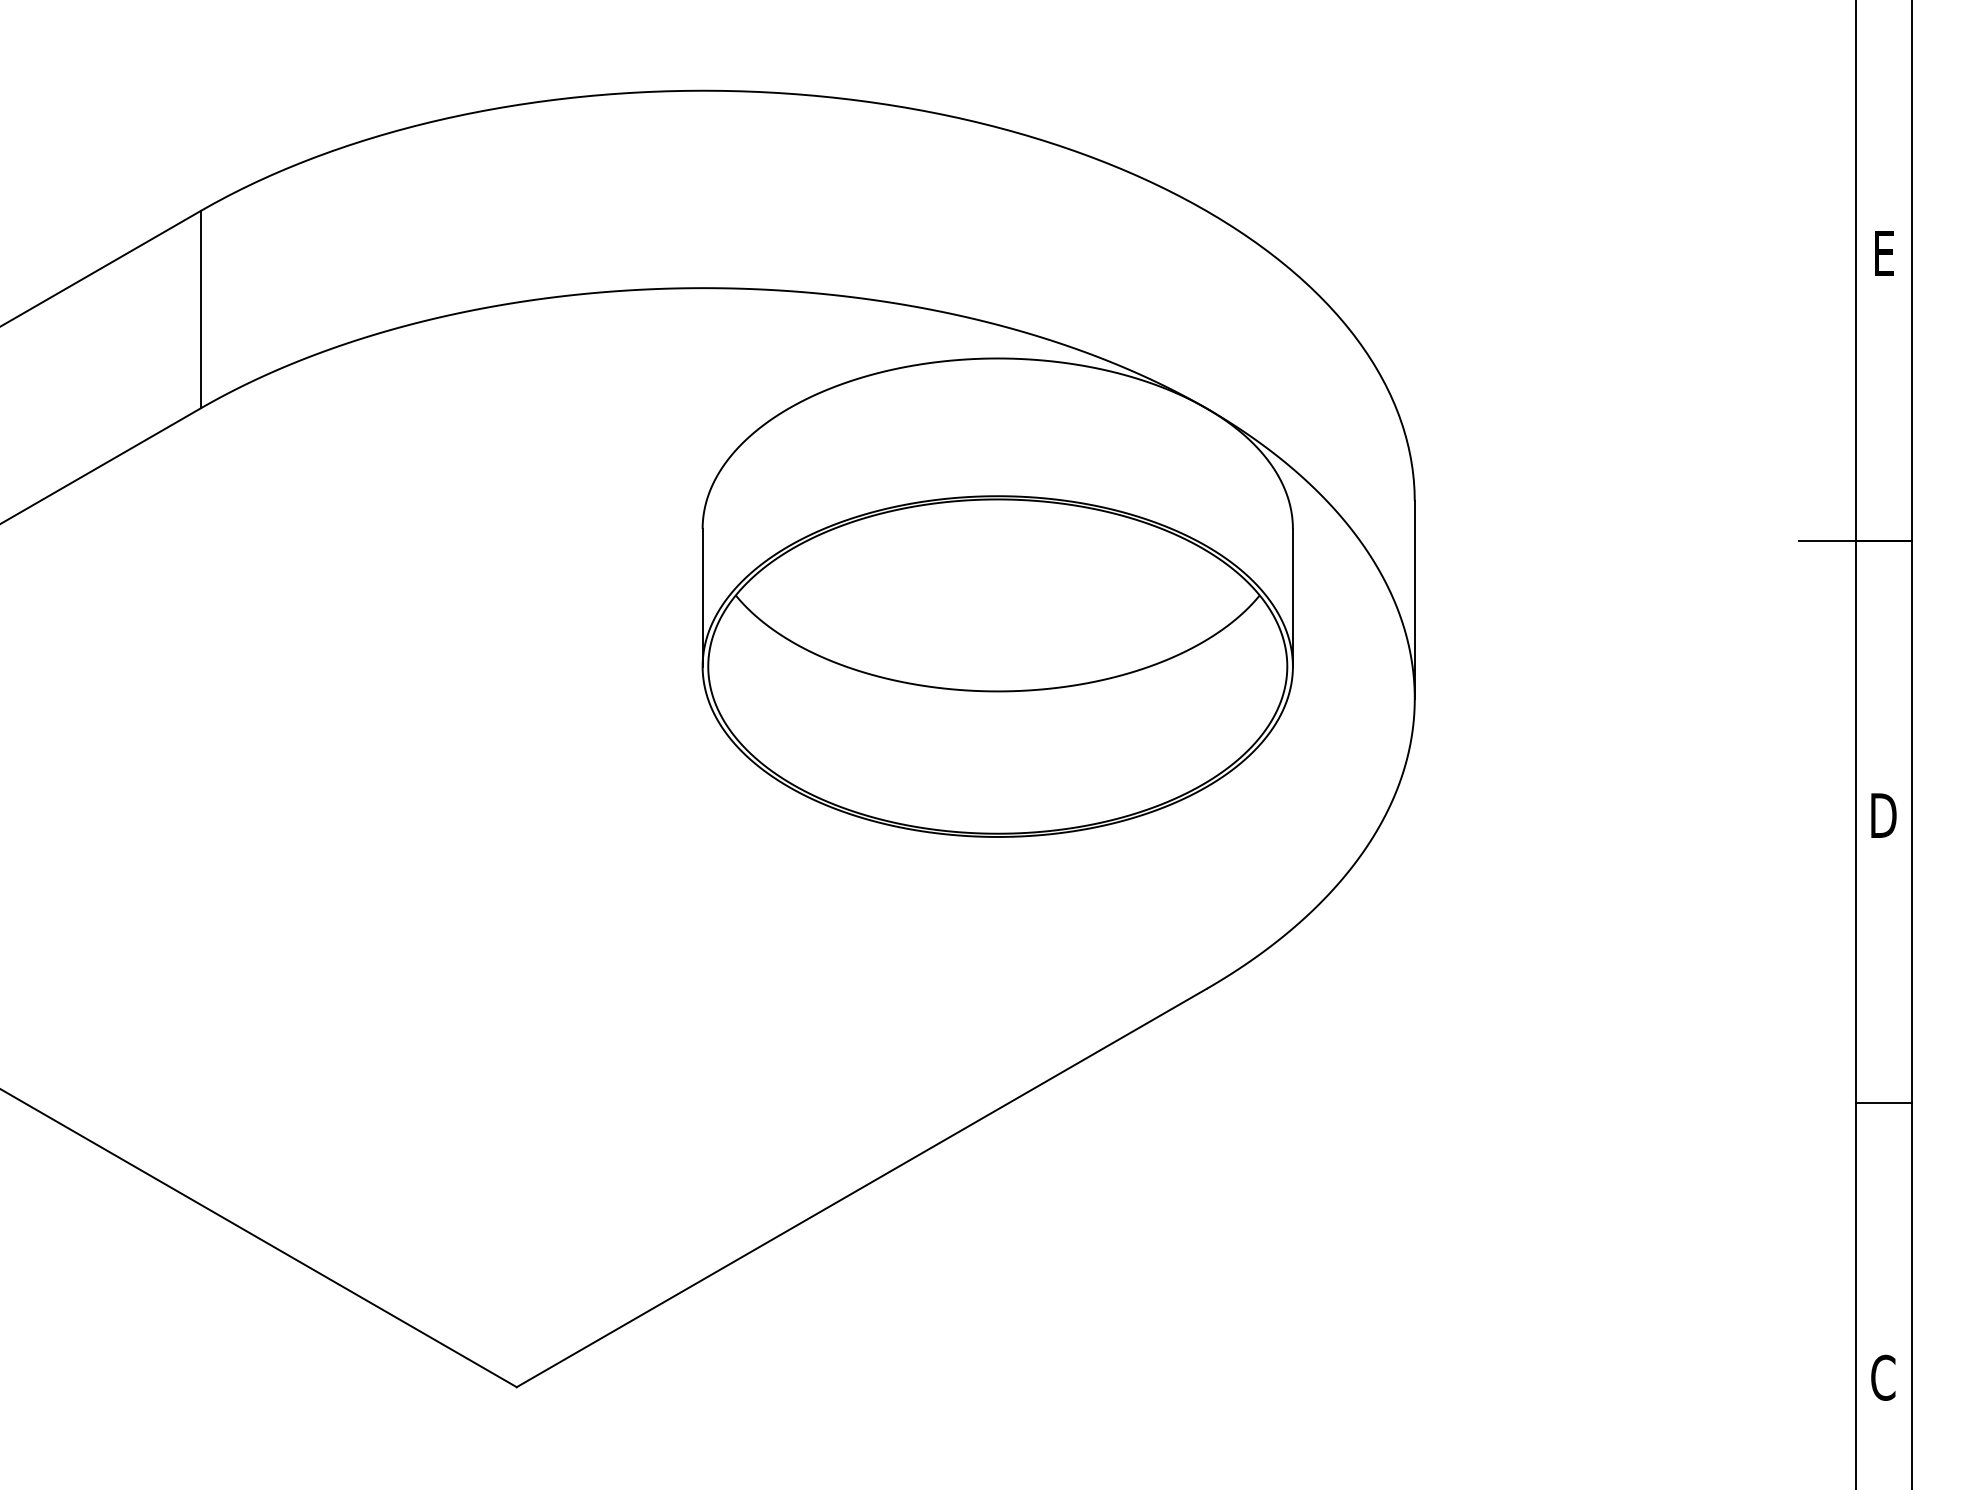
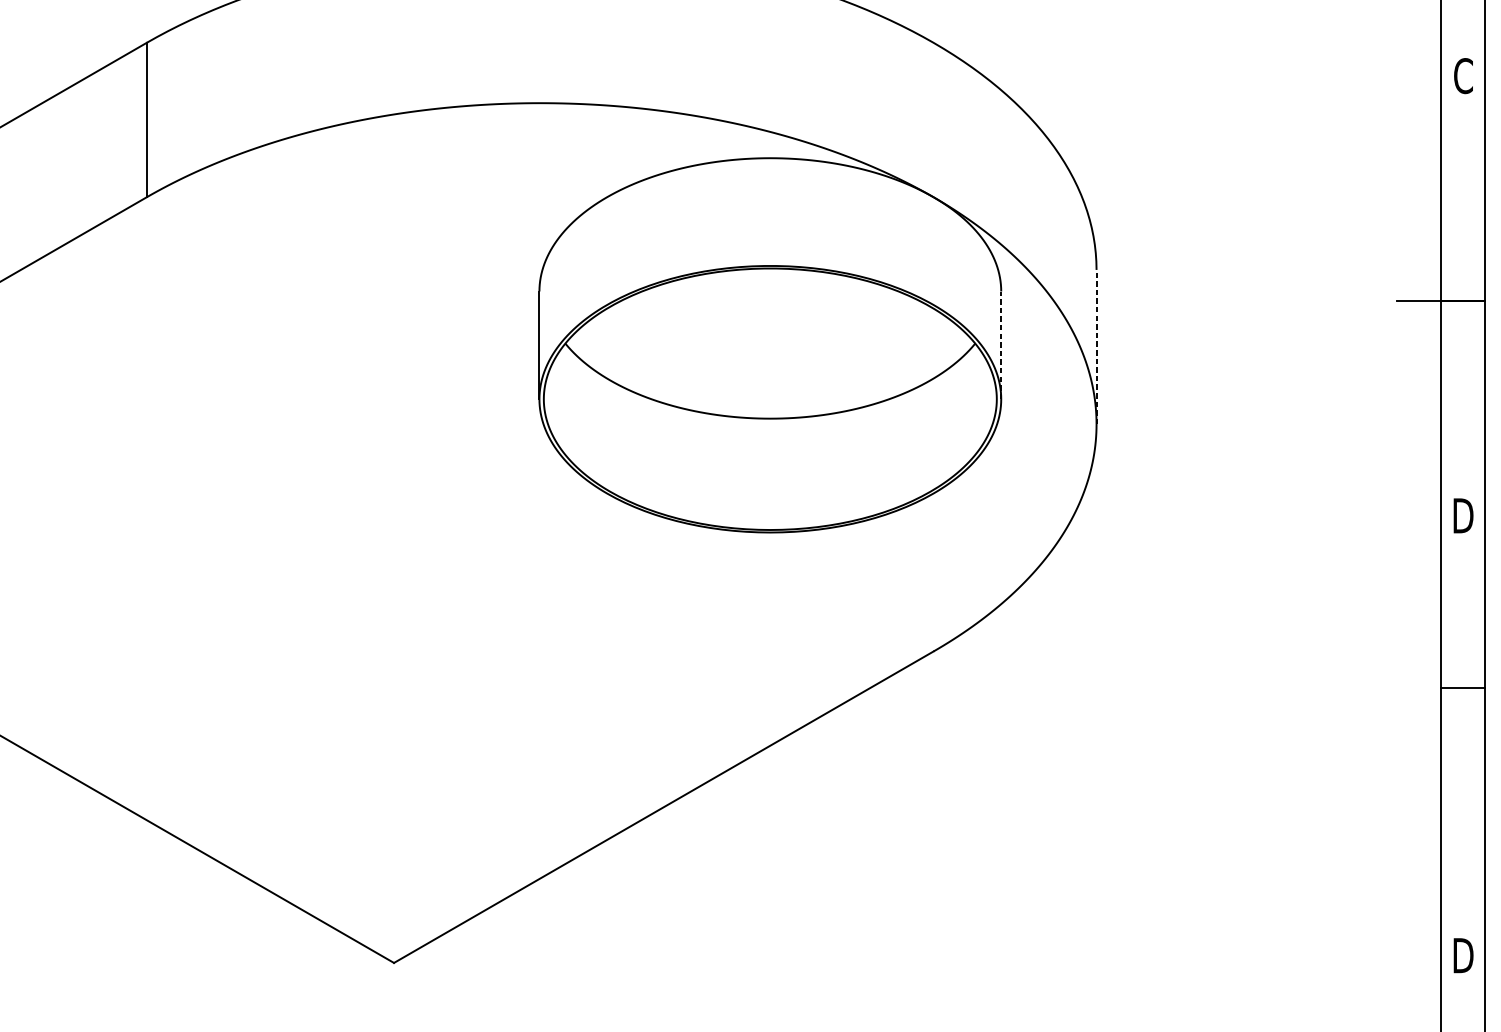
text: (1883, 253) -> (1463, 76), E -> C
line: (1292, 597) -> (1000, 345), solid -> dashed
line: (1414, 600) -> (1096, 347), solid -> dashed
line: (1883, 1103) -> (1463, 687), moved
text: (1883, 1377) -> (1463, 955), C -> D

